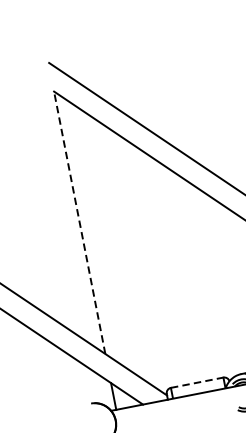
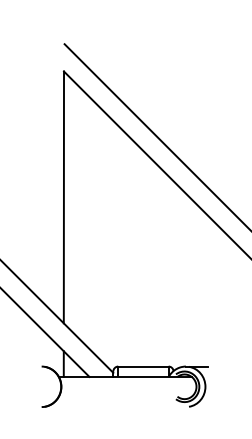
line: (79, 222) -> (63, 197), dashed -> solid
line: (197, 382) -> (143, 366), dashed -> solid

